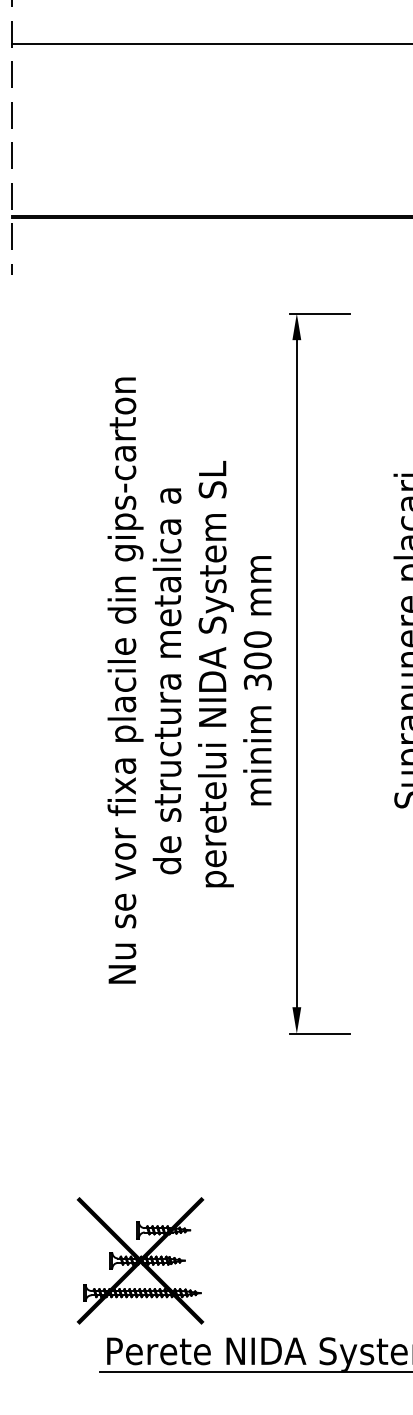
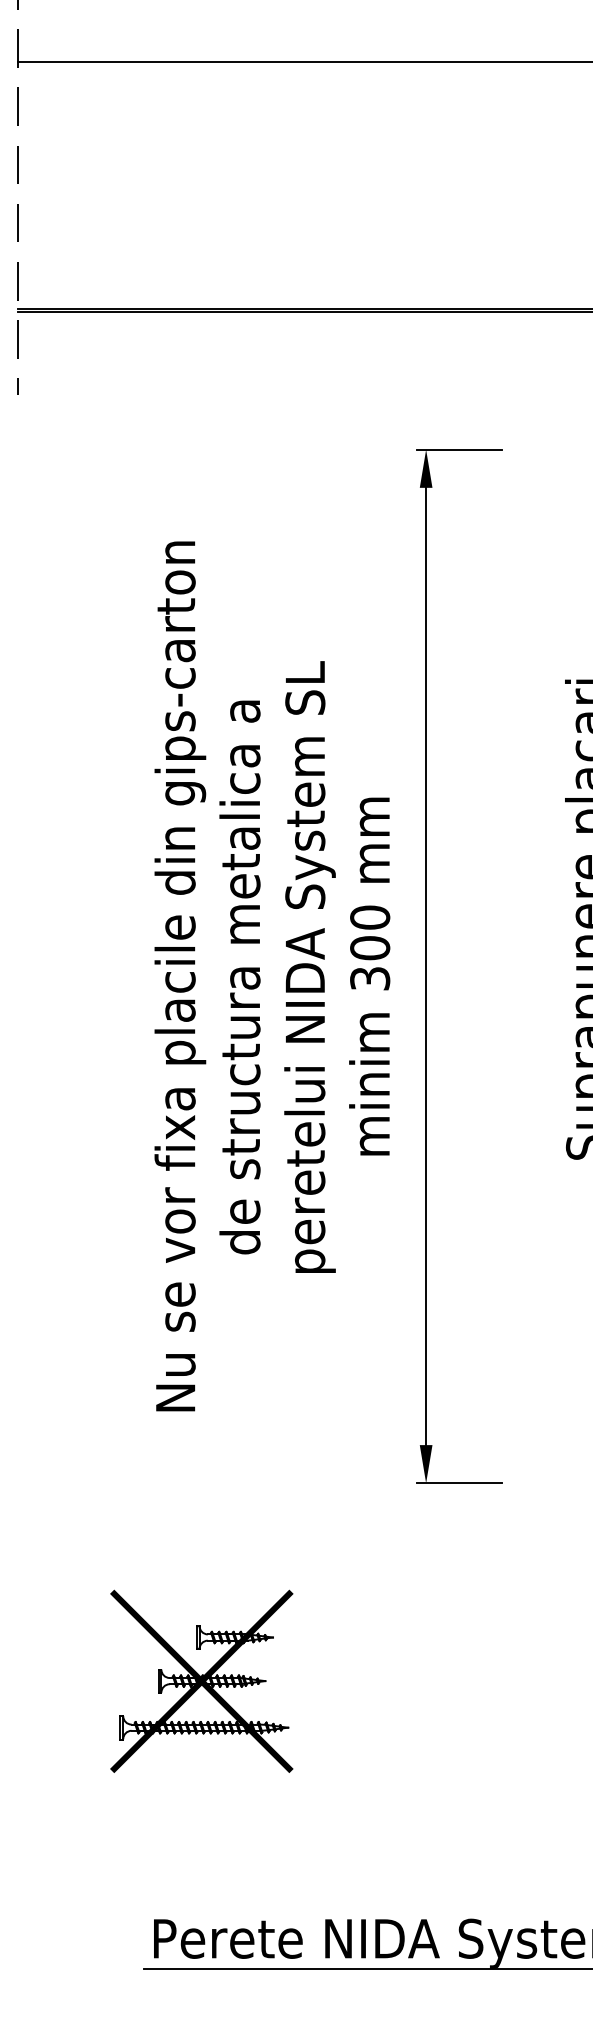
part: (140, 1260) -> (201, 1680), moved

